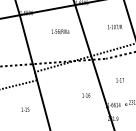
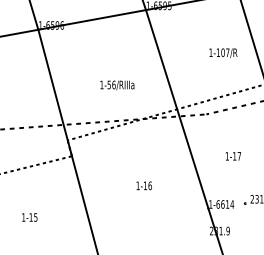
text: (60, 31) -> (117, 84), moved
text: (86, 95) -> (144, 185), moved
text: (25, 109) -> (29, 216), moved

